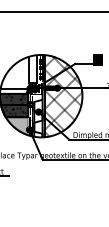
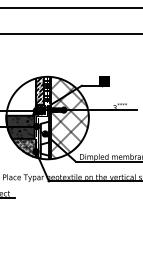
hatch: (33, 69) -> (39, 91), added
hatch: (17, 125) -> (23, 147), added

